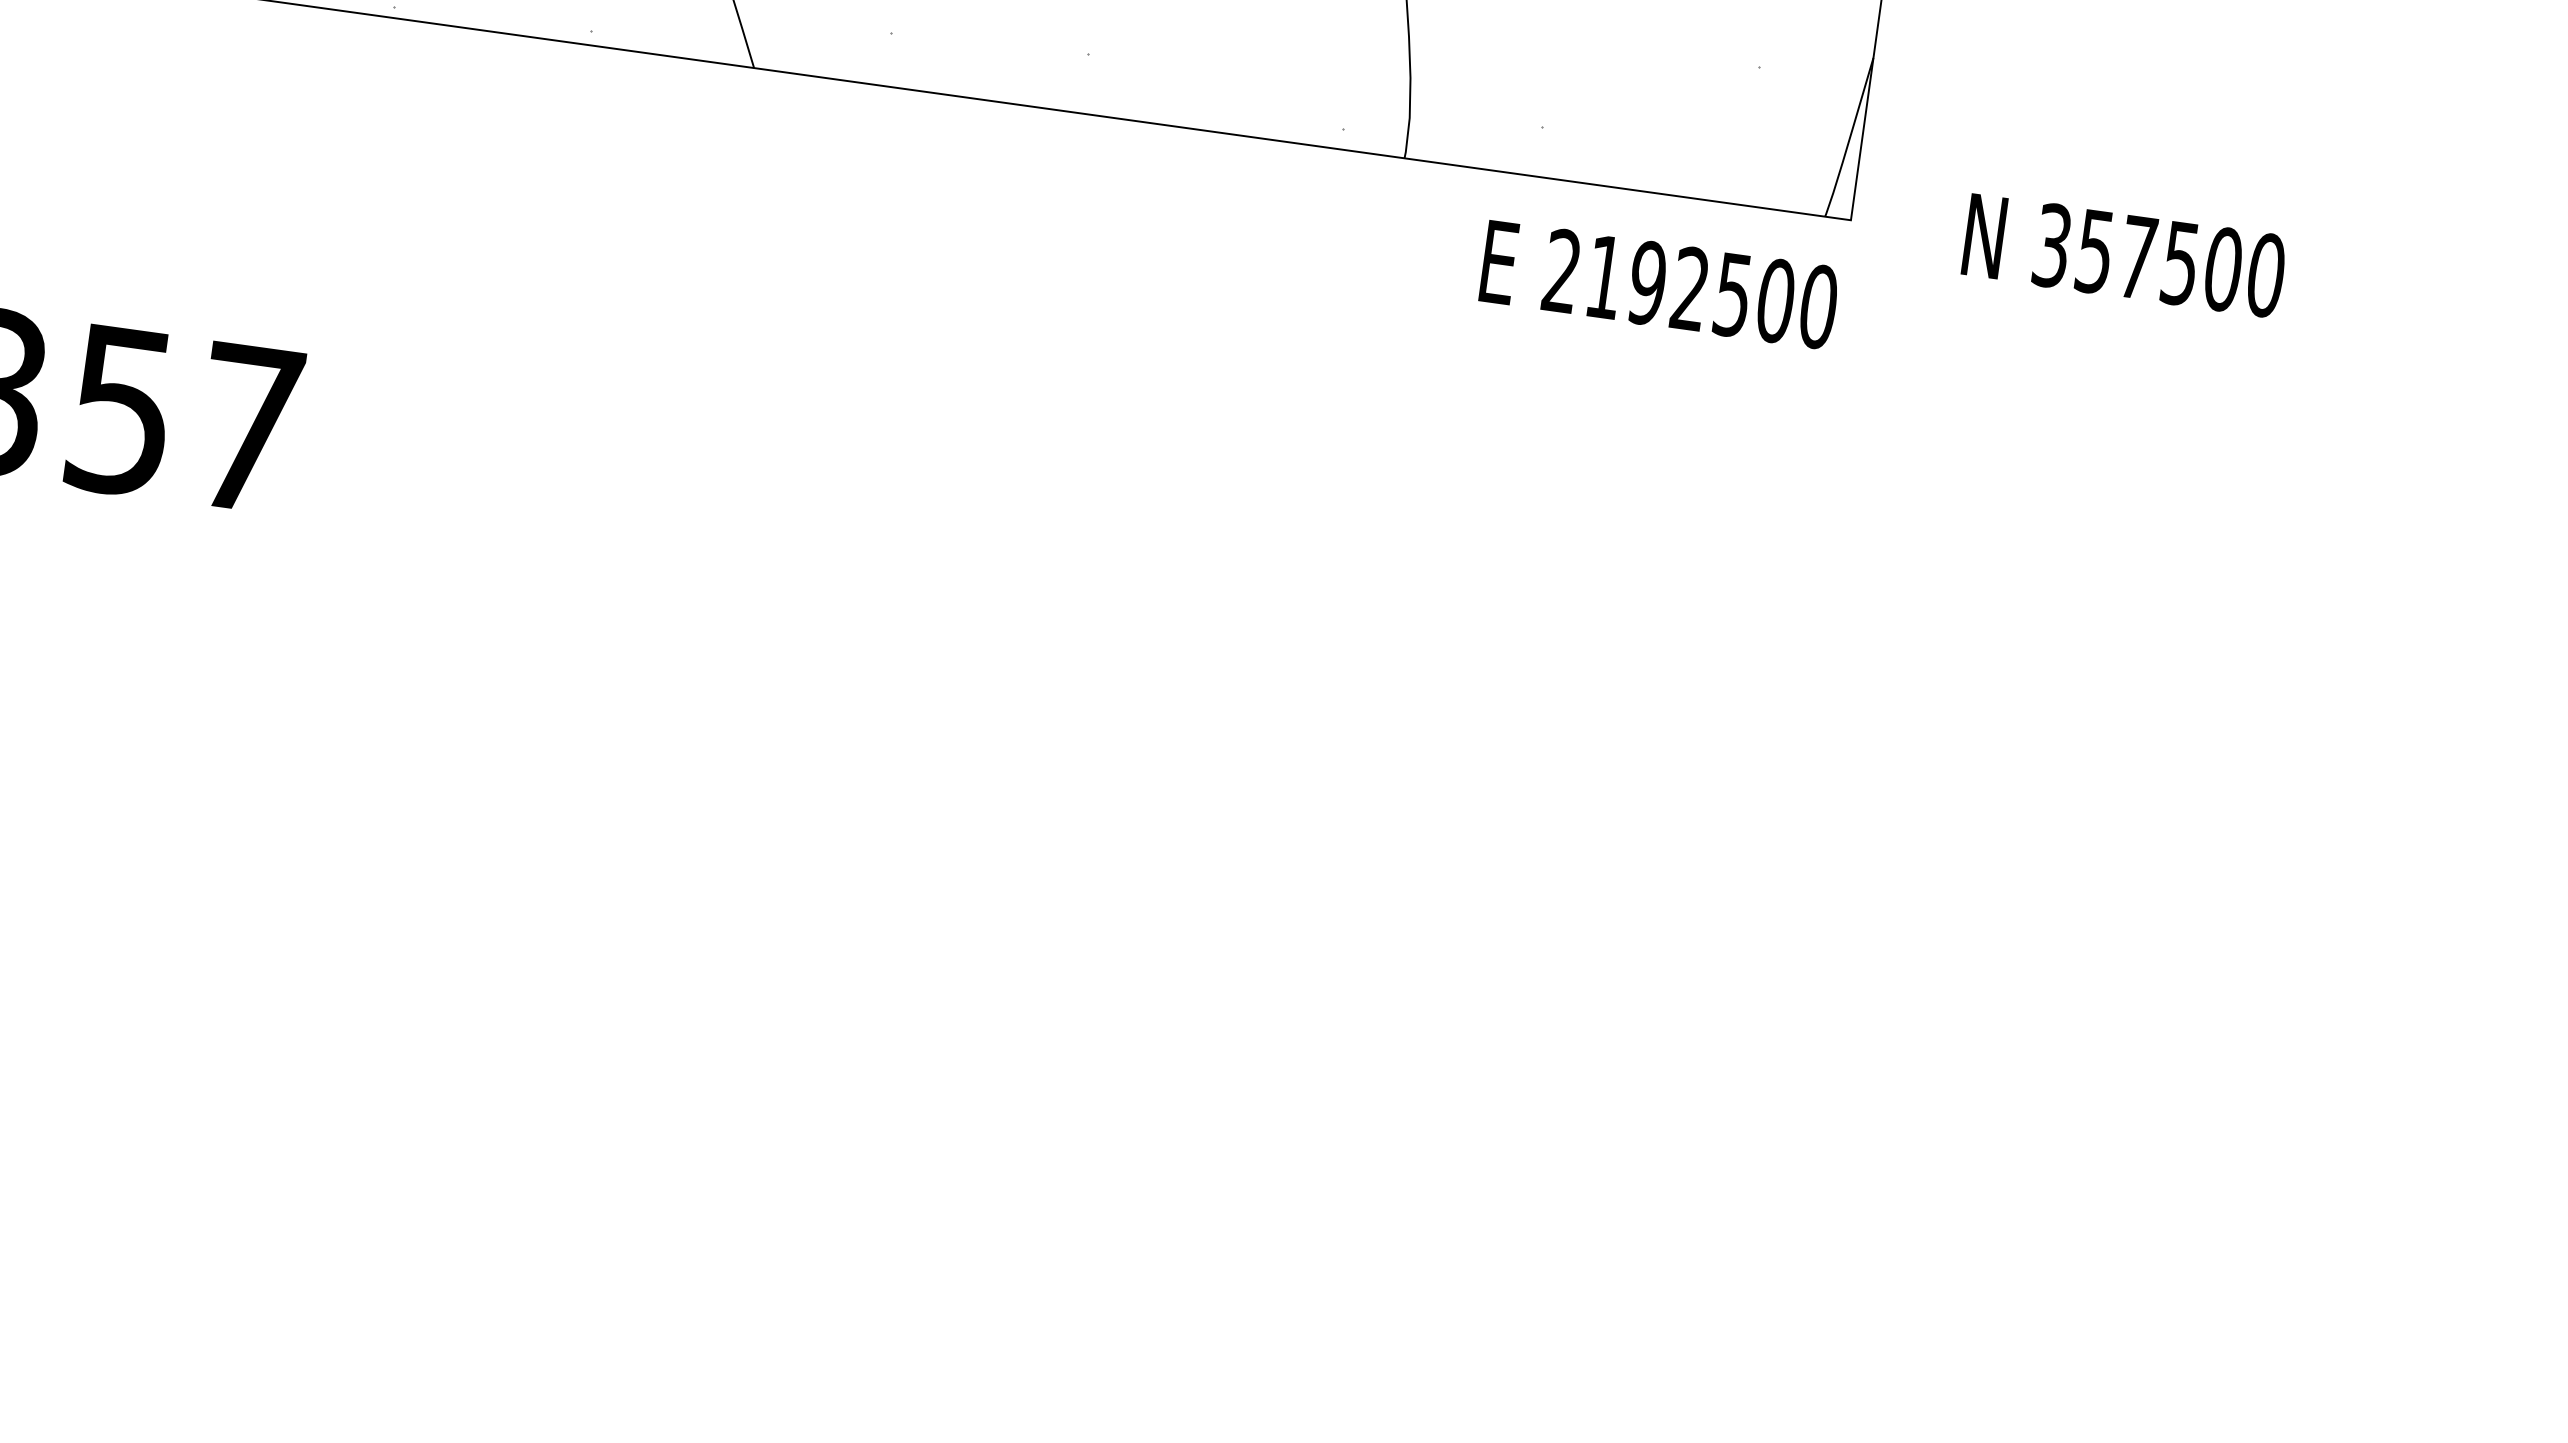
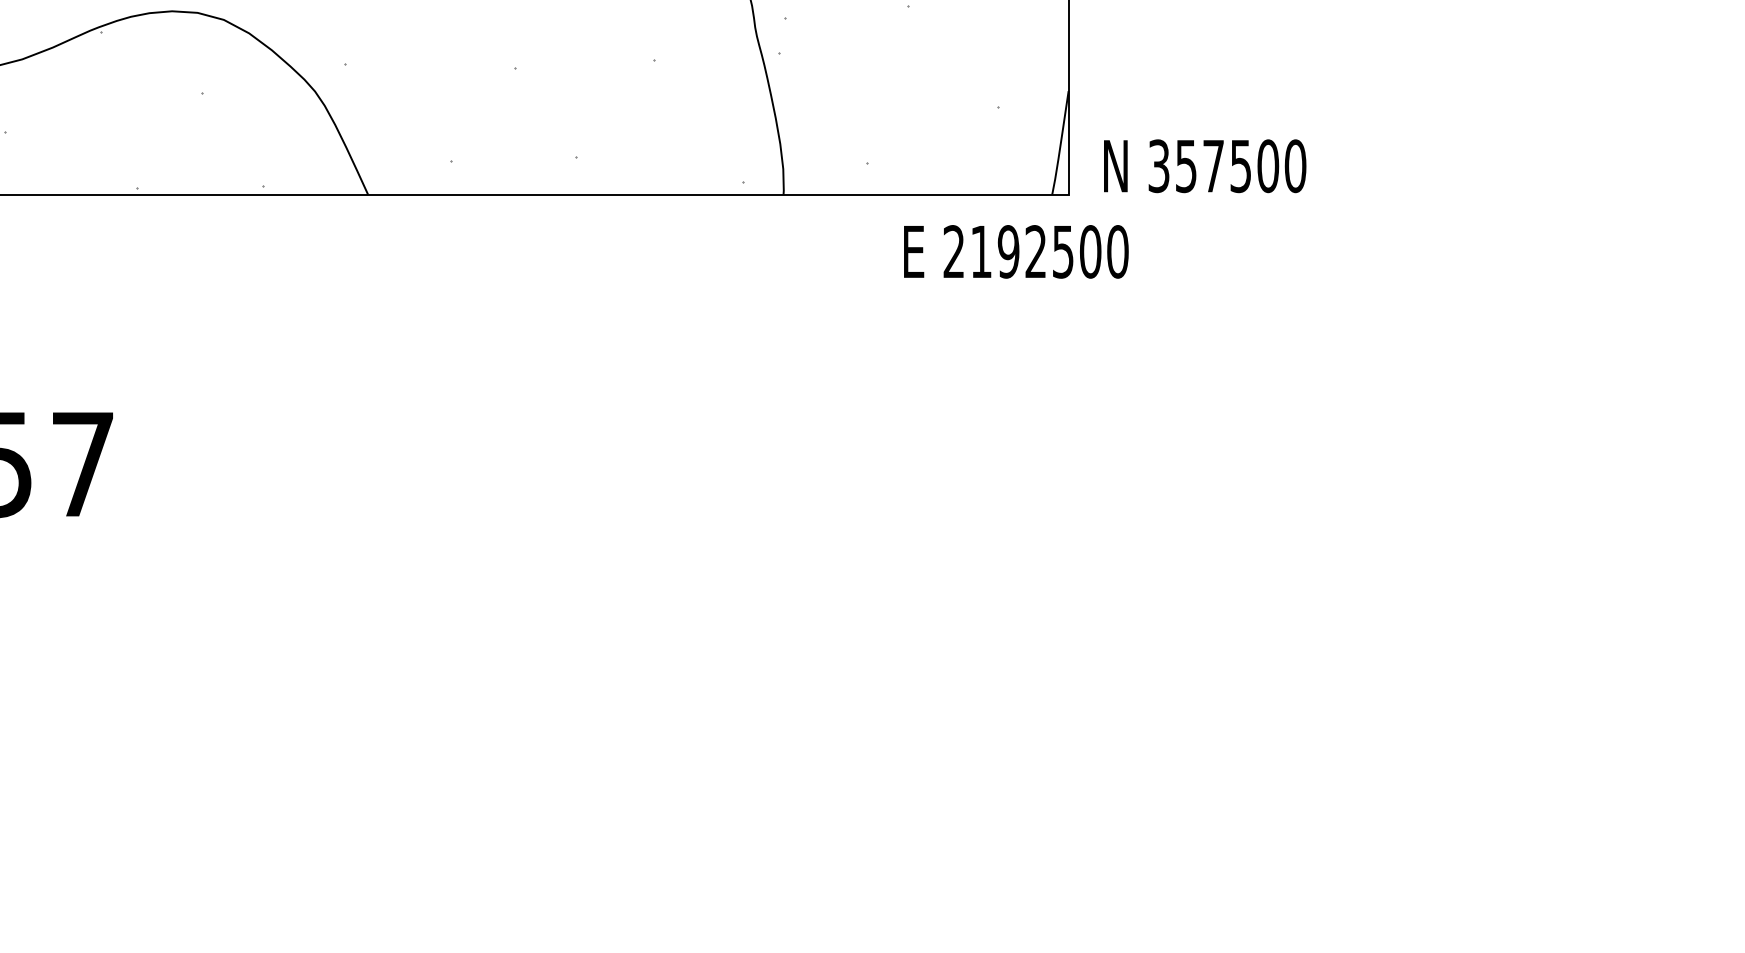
text: (2125, 256) -> (1205, 166), moved
text: (1659, 284) -> (1016, 251), moved

